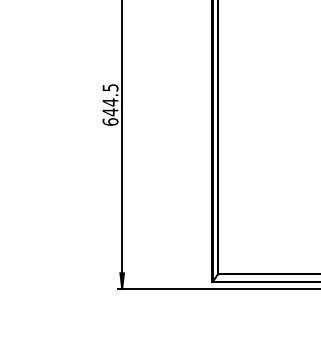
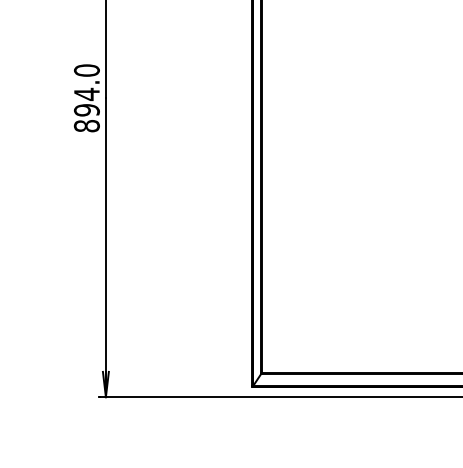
text: (110, 104) -> (86, 97), 644.5 -> 894.0

